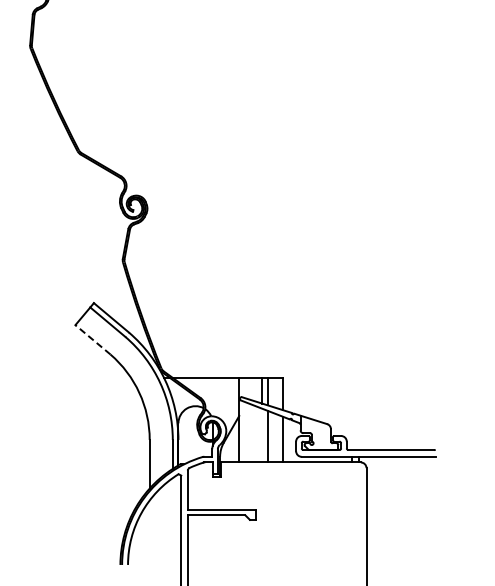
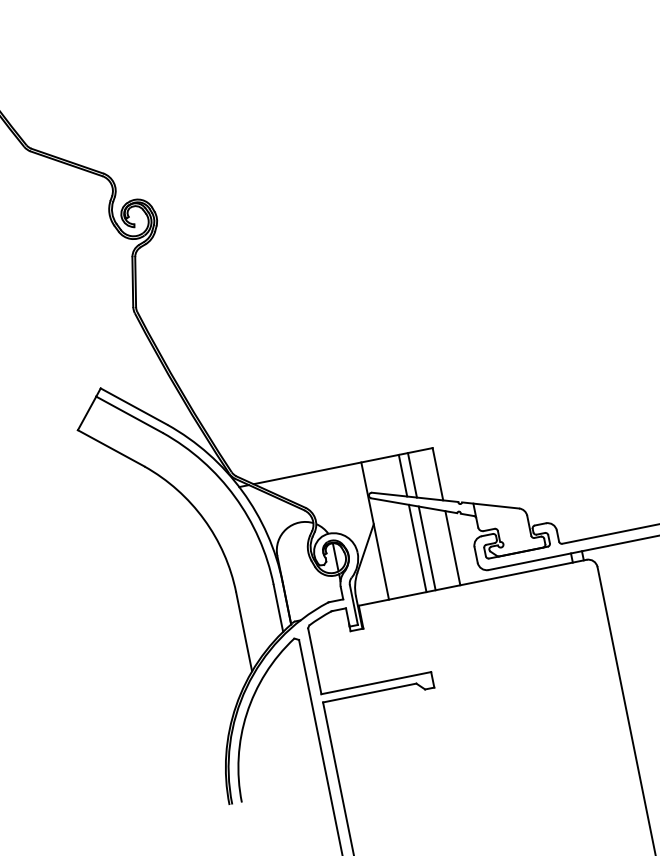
line: (92, 339) -> (110, 447), dashed -> solid
line: (262, 435) -> (417, 548), added

